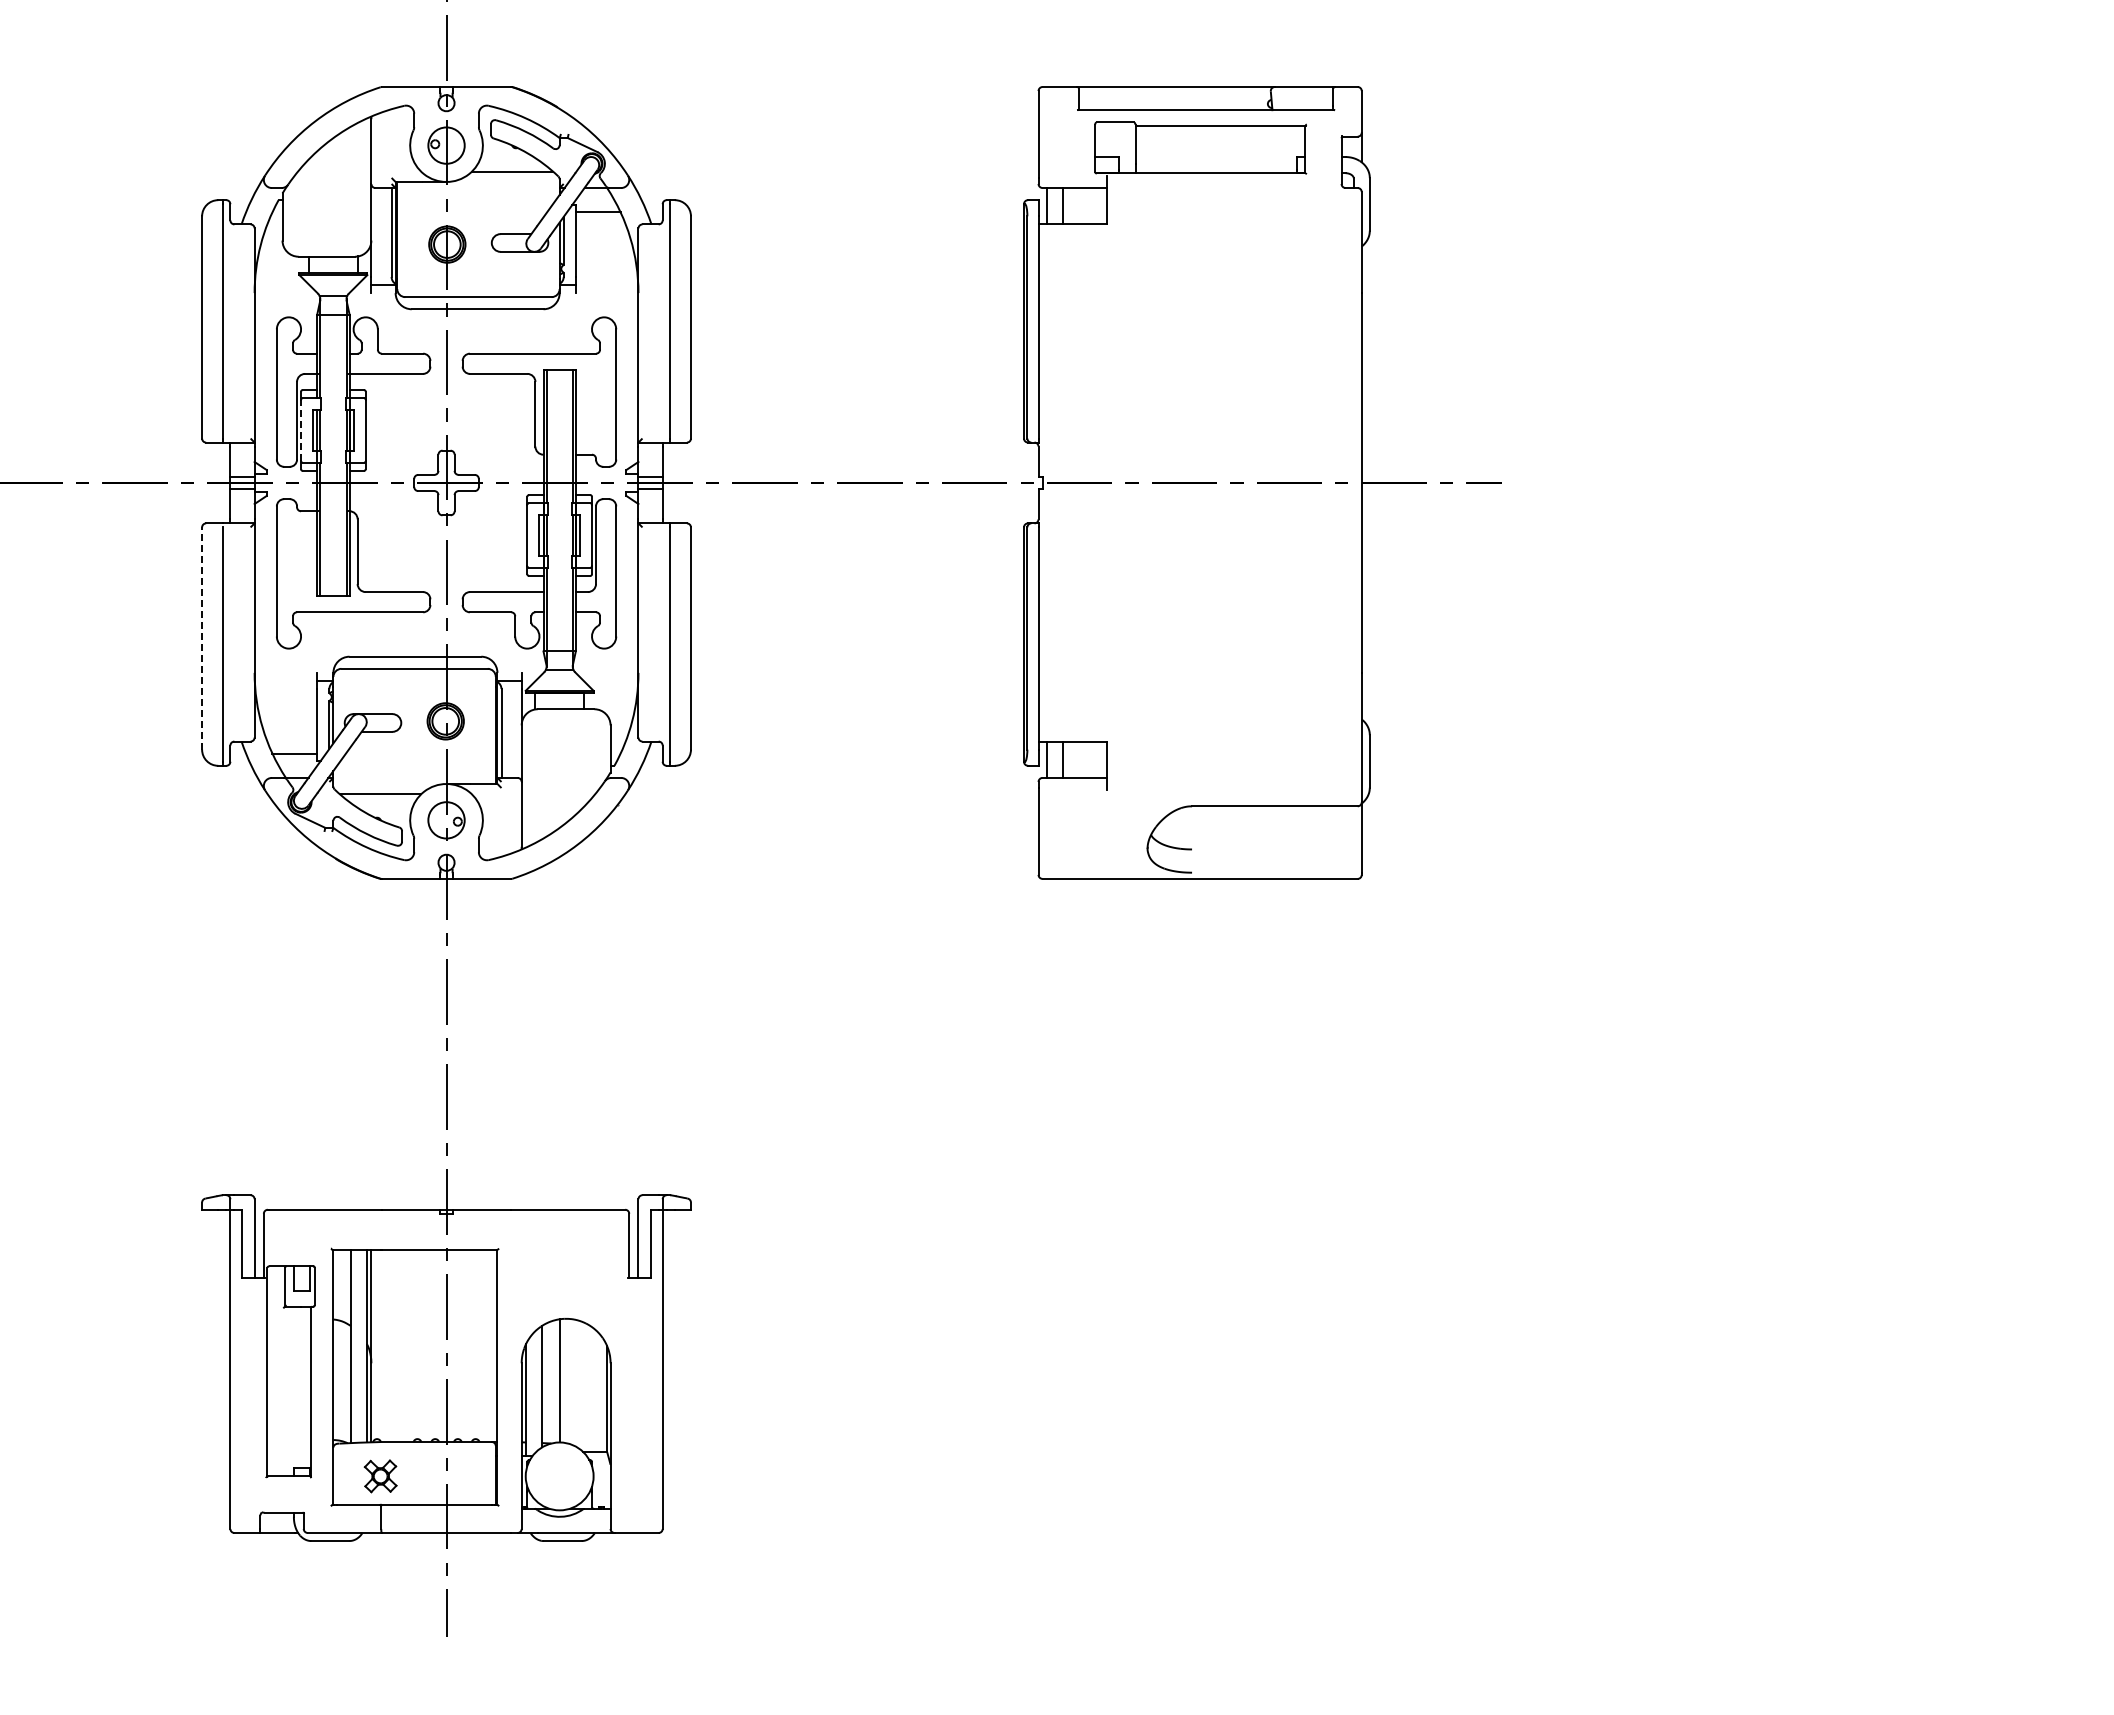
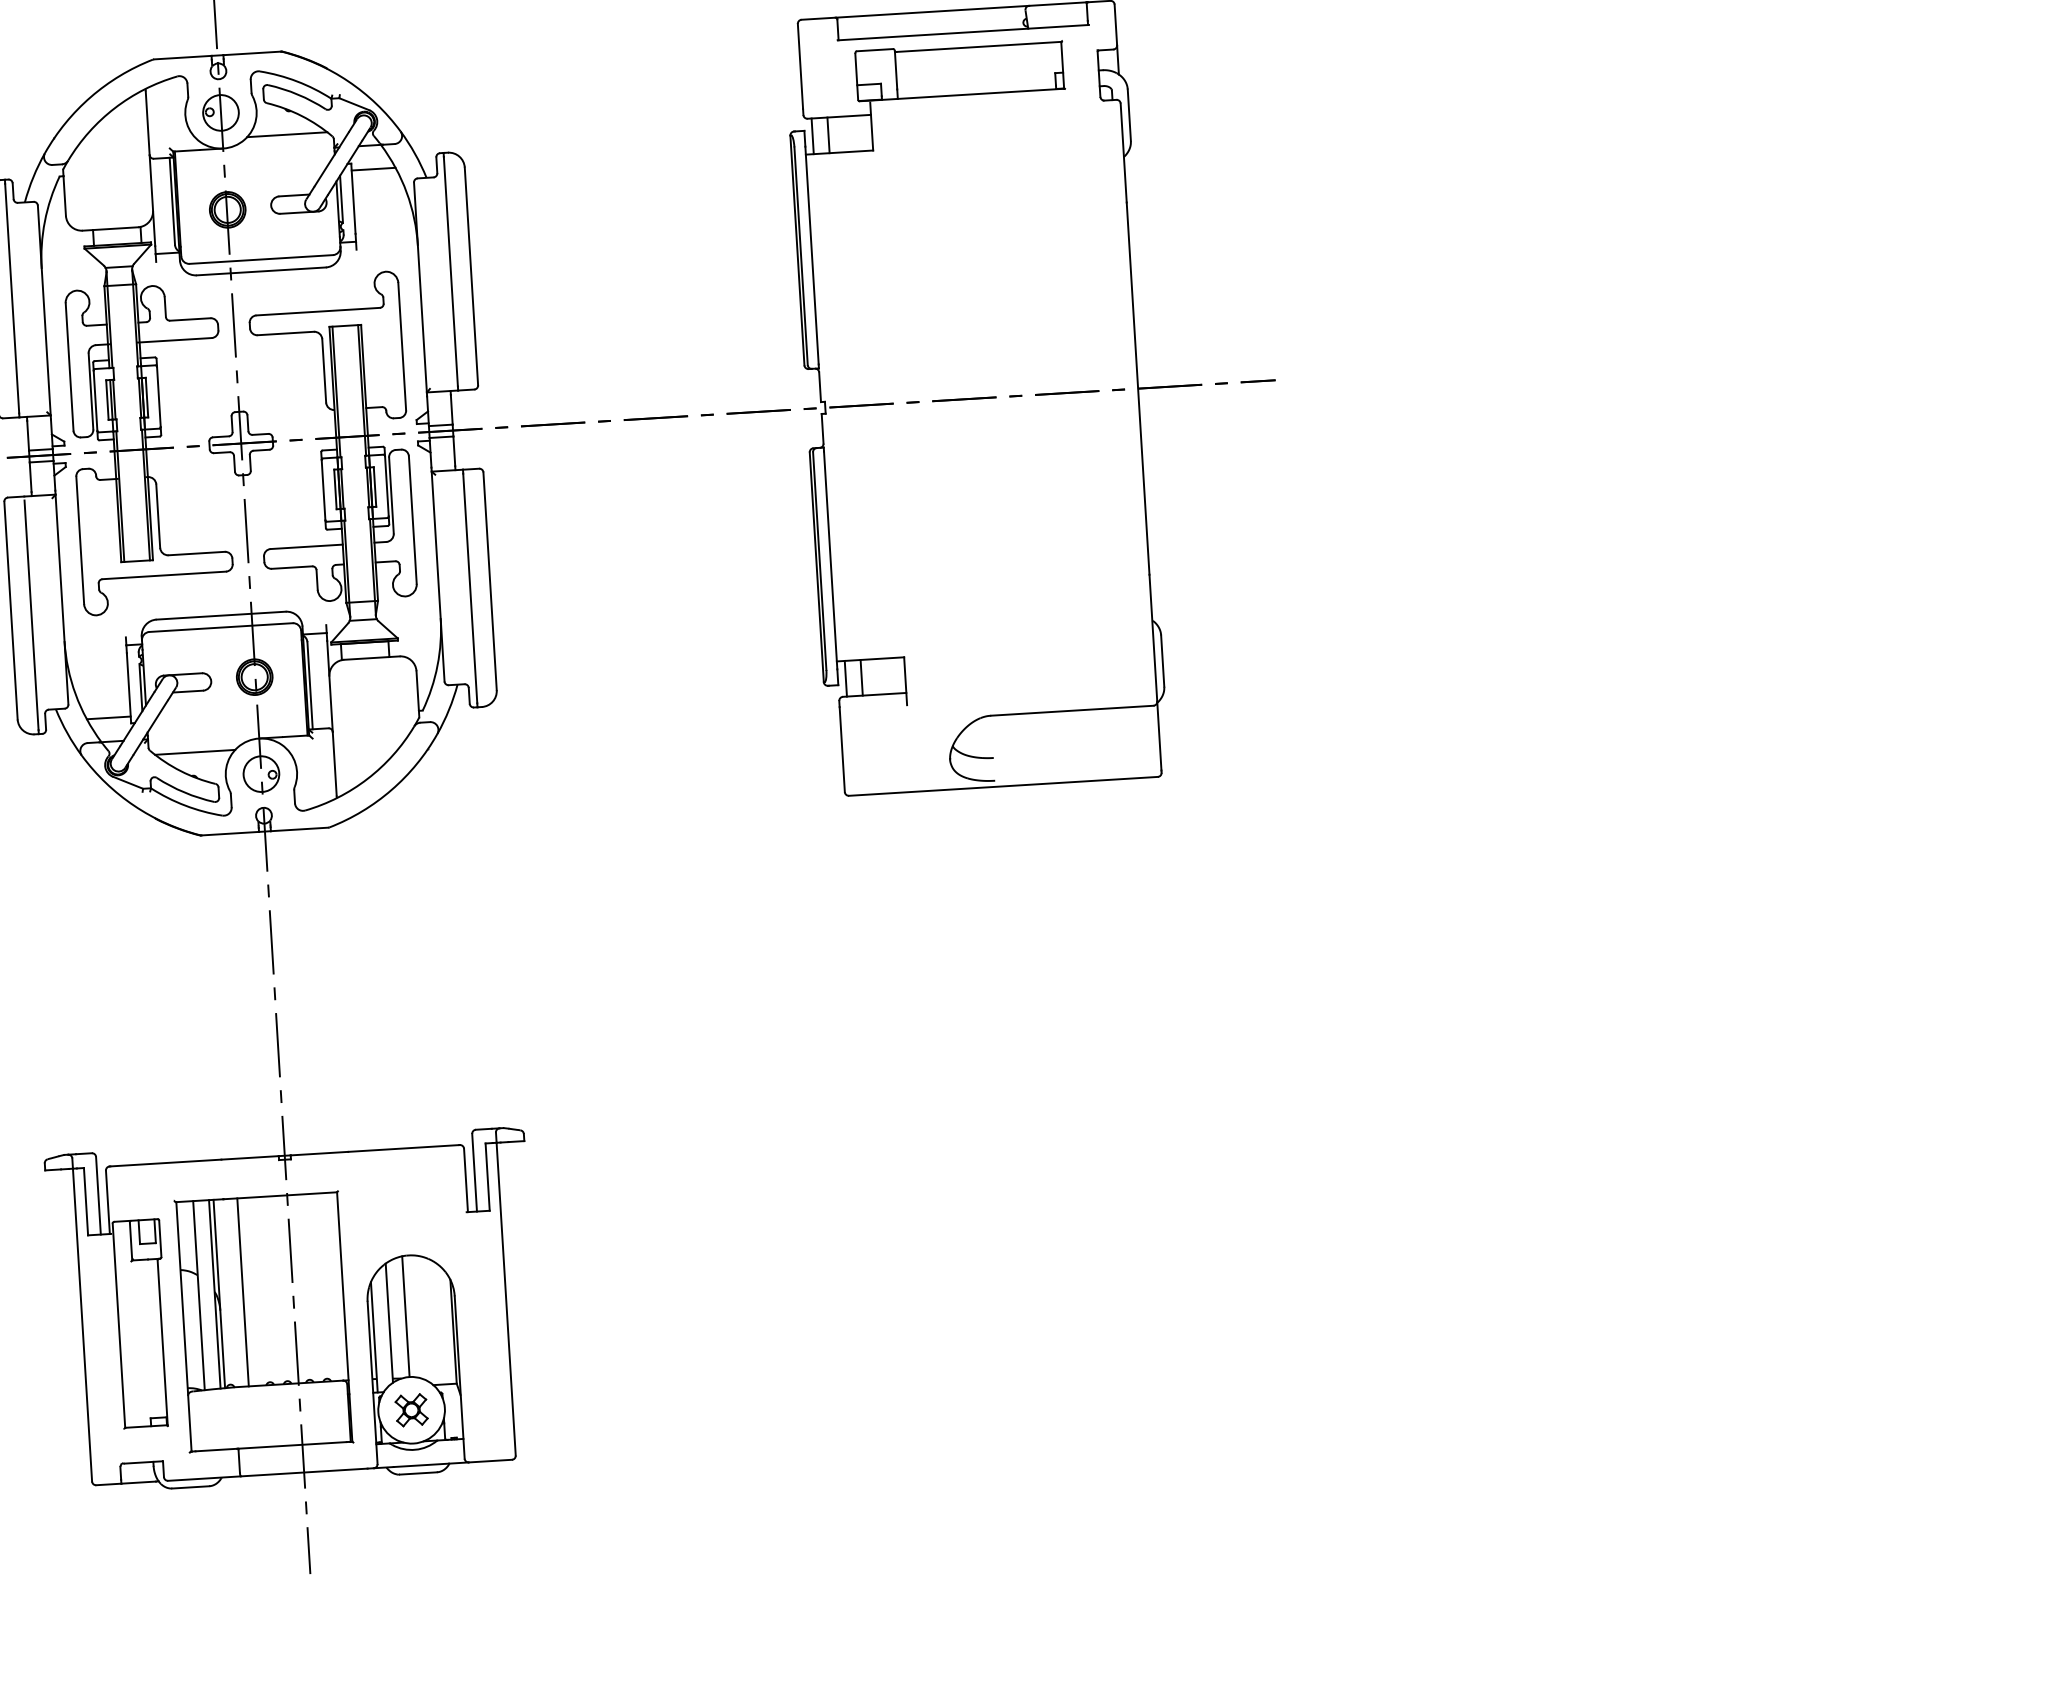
line: (301, 430) -> (95, 400), dashed -> solid
line: (202, 638) -> (11, 610), dashed -> solid
line: (395, 1346) -> (242, 1292), added
part: (380, 1476) -> (411, 1410), moved

